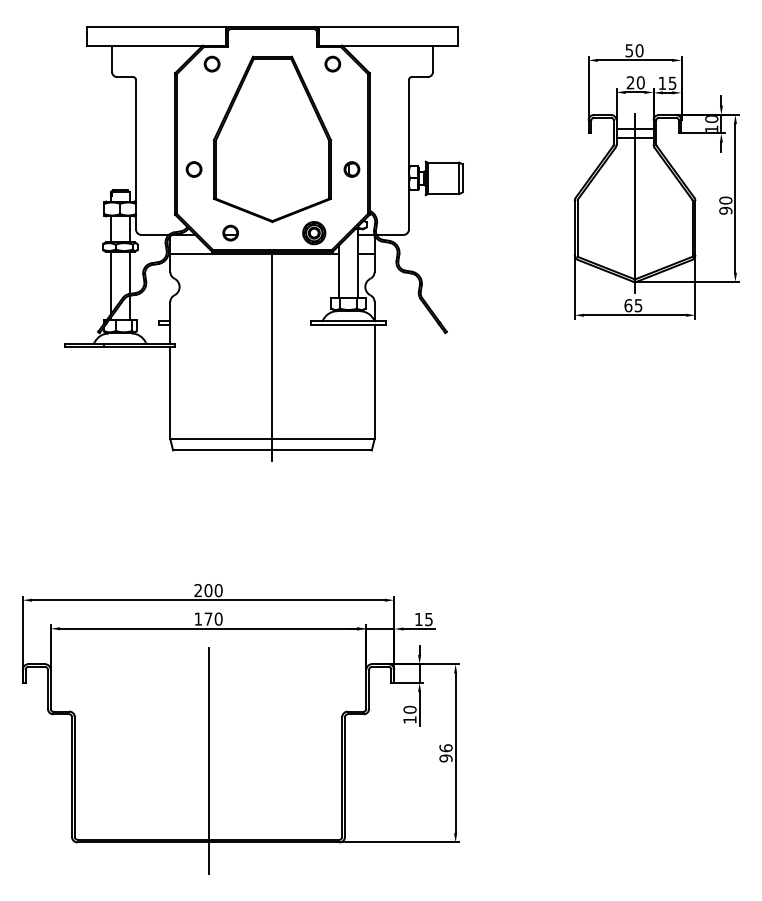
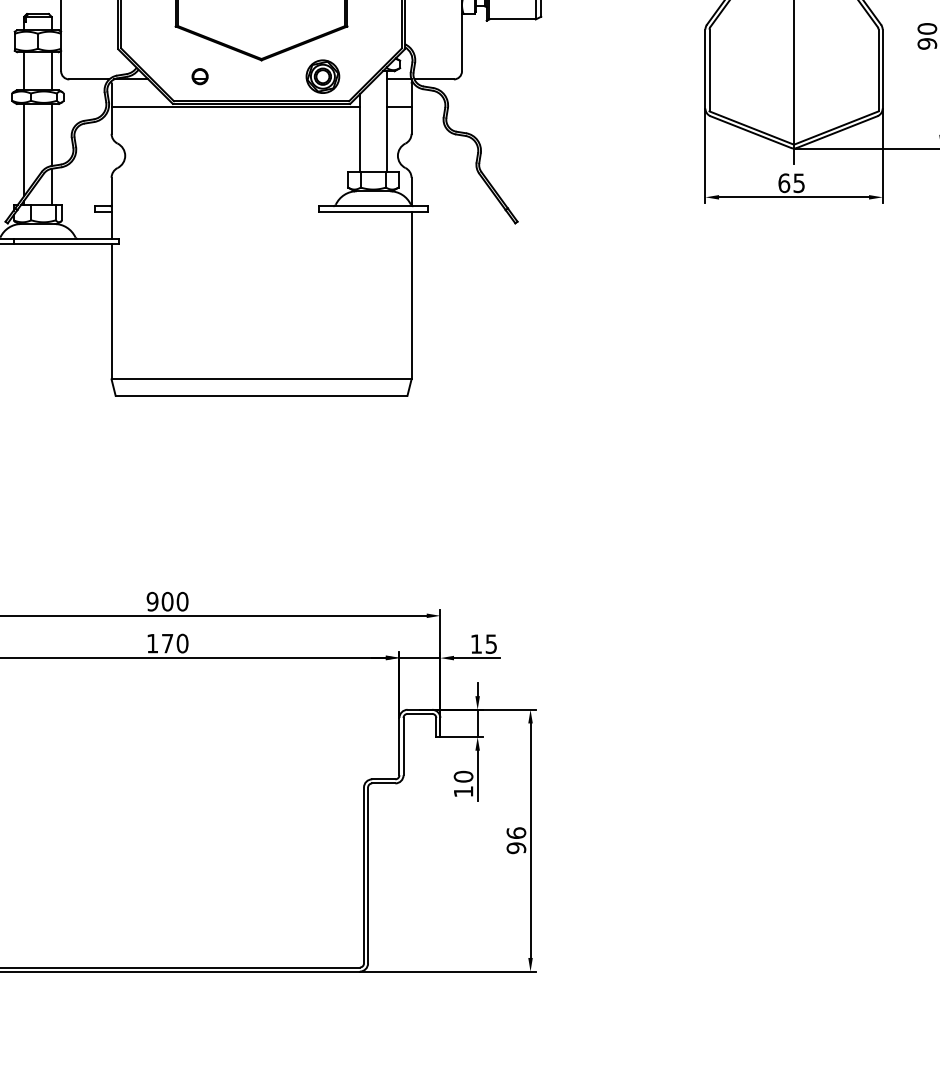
part: (230, 232) -> (199, 75), size x0.7
line: (272, 357) -> (261, 259), removed
text: (198, 590) -> (152, 601), 200 -> 900
line: (208, 760) -> (167, 851), removed

